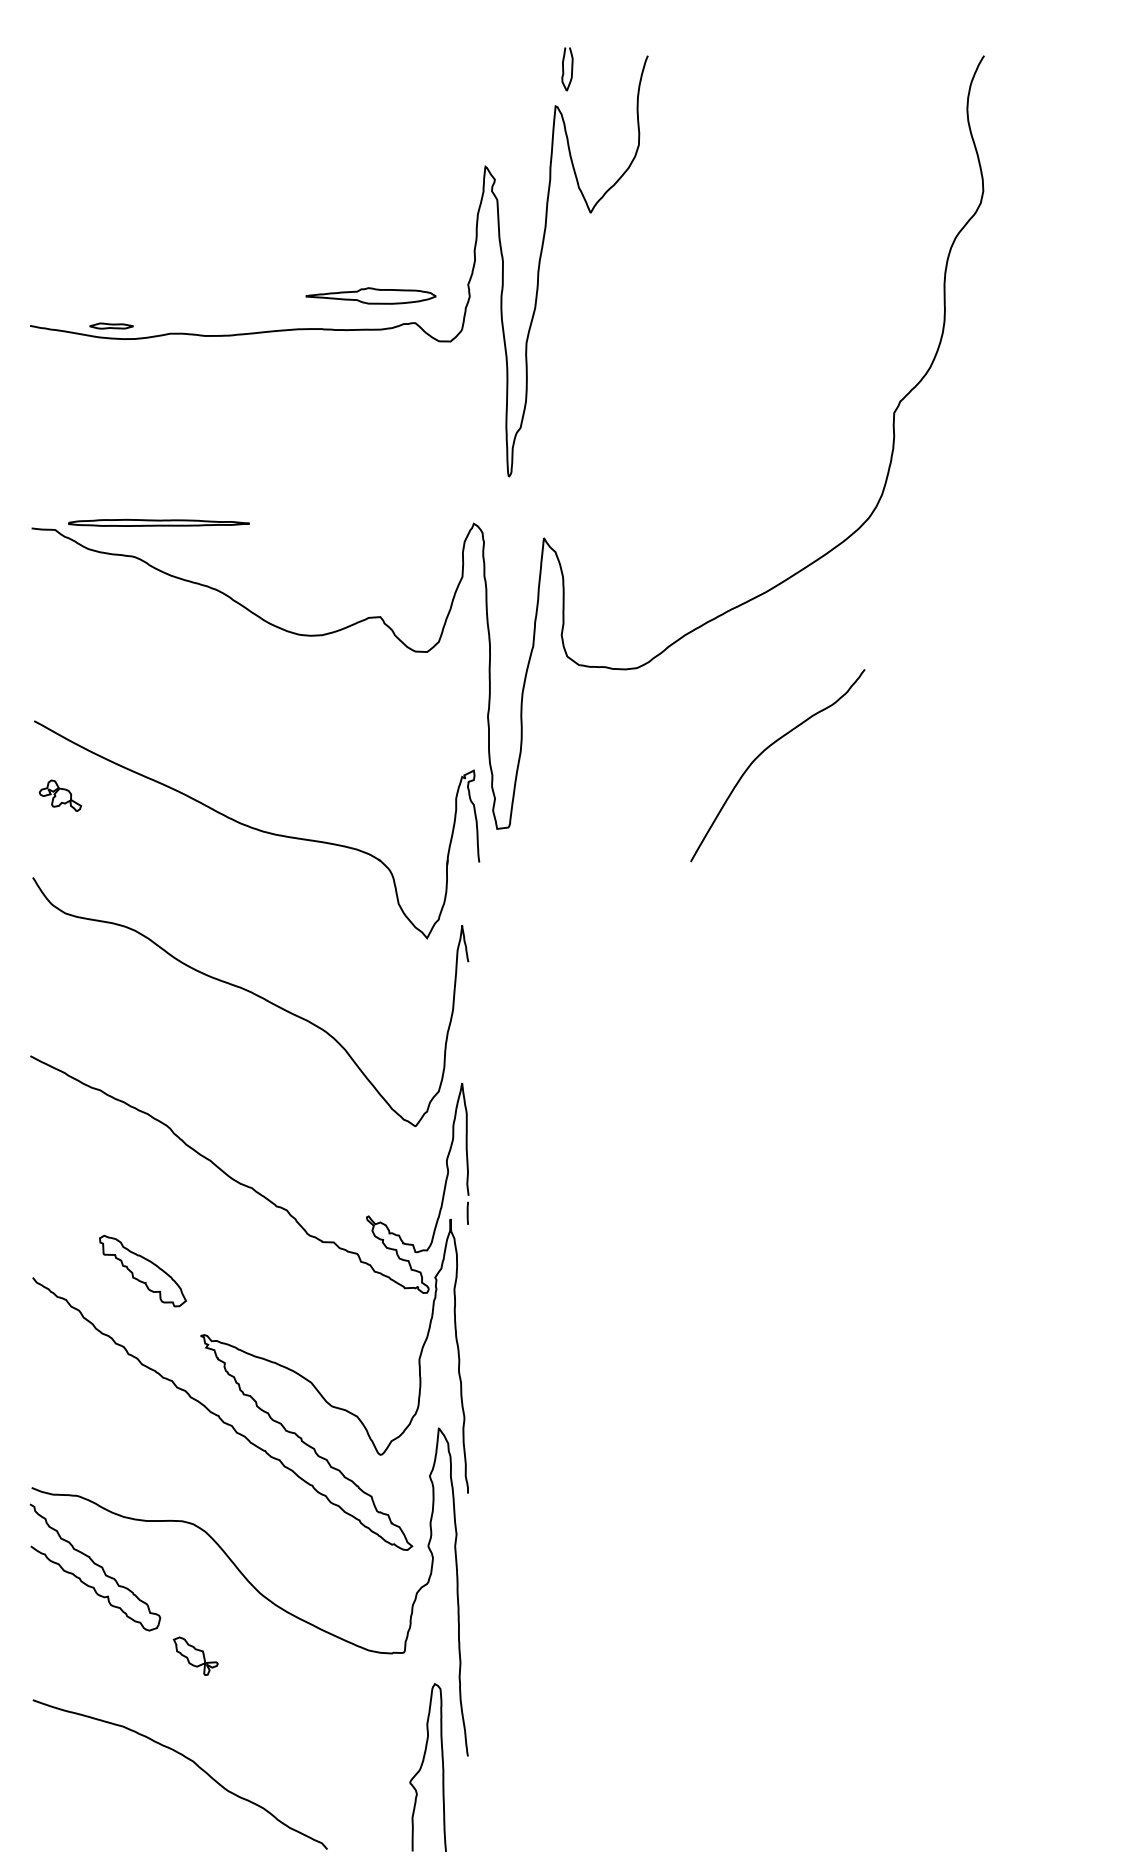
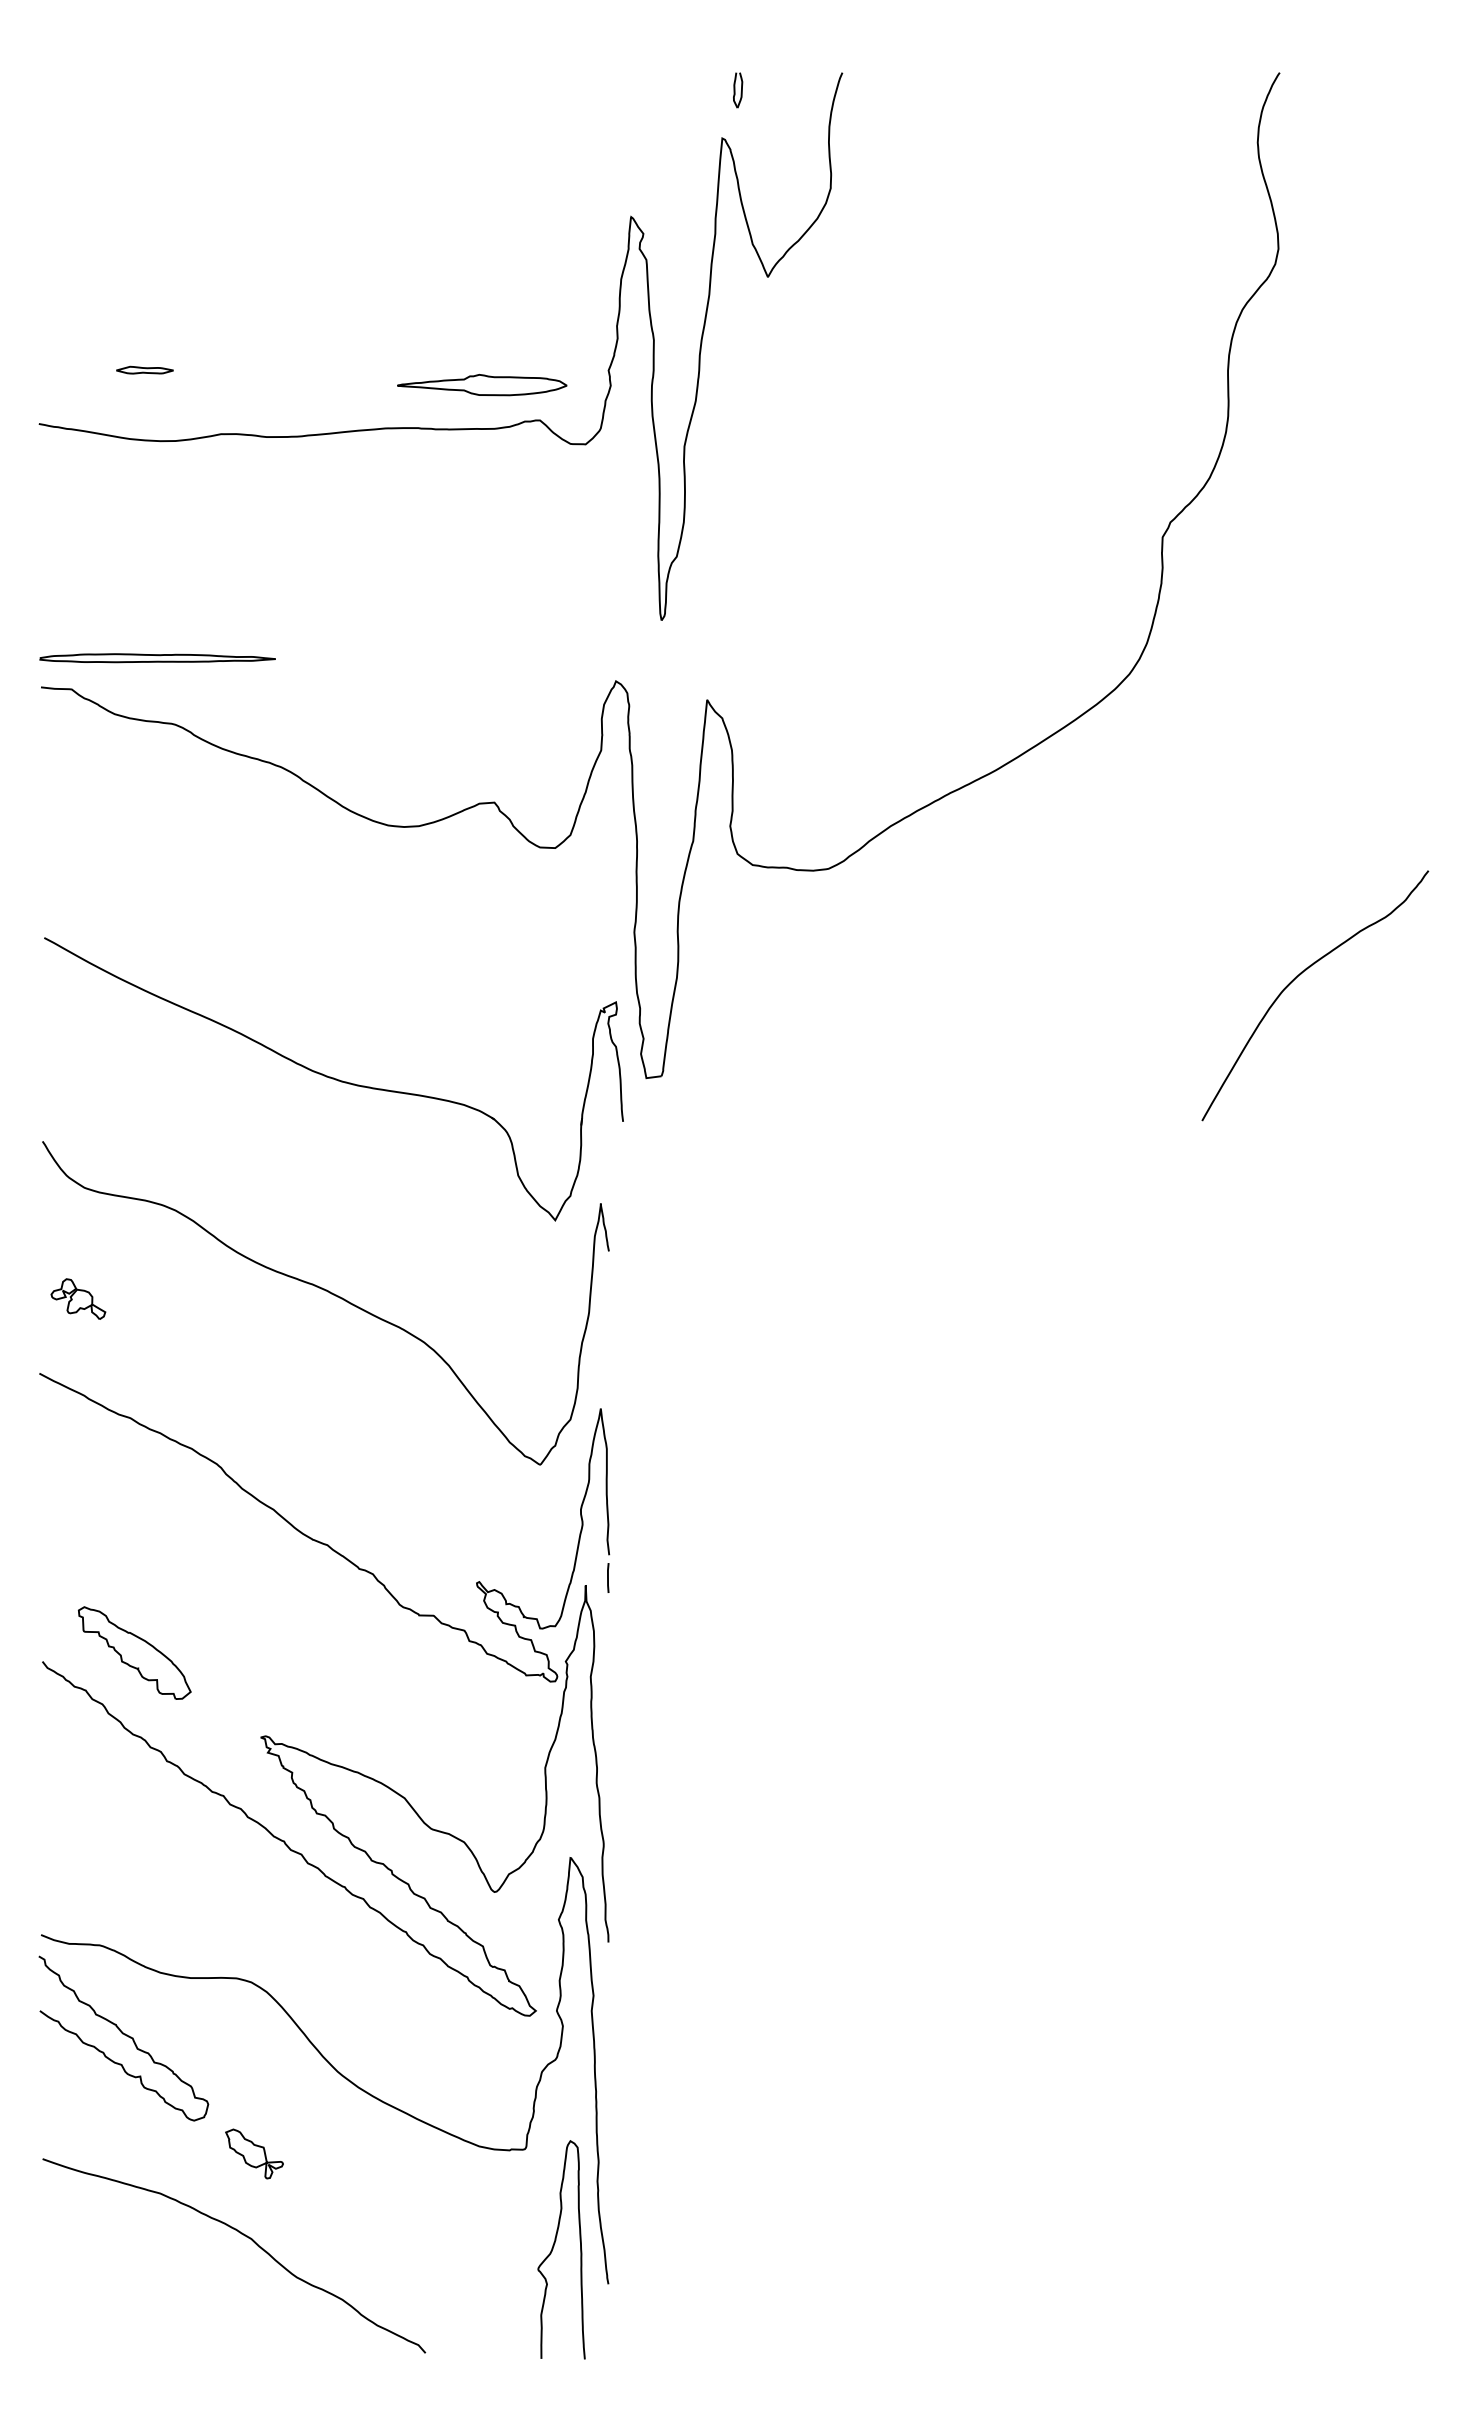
part: (568, 69) -> (738, 90), size x0.62
part: (111, 325) -> (144, 369), moved
curve: (158, 524) -> (157, 660), moved
curve: (766, 750) -> (1300, 975), moved
part: (60, 795) -> (78, 1298), moved
part: (142, 1270) -> (134, 1652), moved
curve: (188, 1759) -> (244, 2236), moved
curve: (422, 1765) -> (554, 2246), moved

